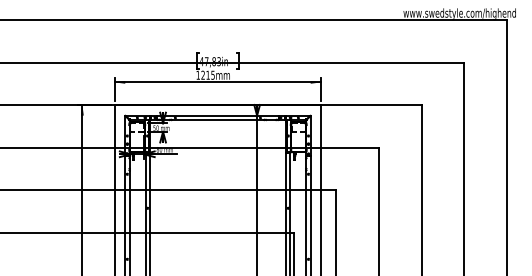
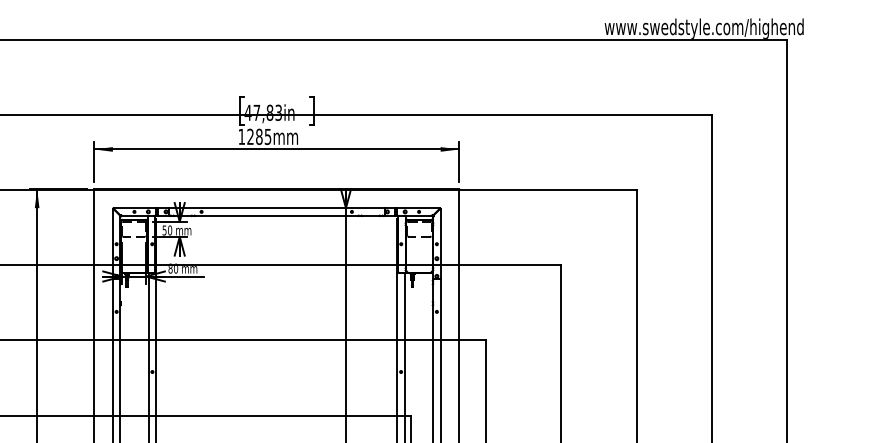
text: (207, 74) -> (258, 135), 1215mm -> 1285mm

